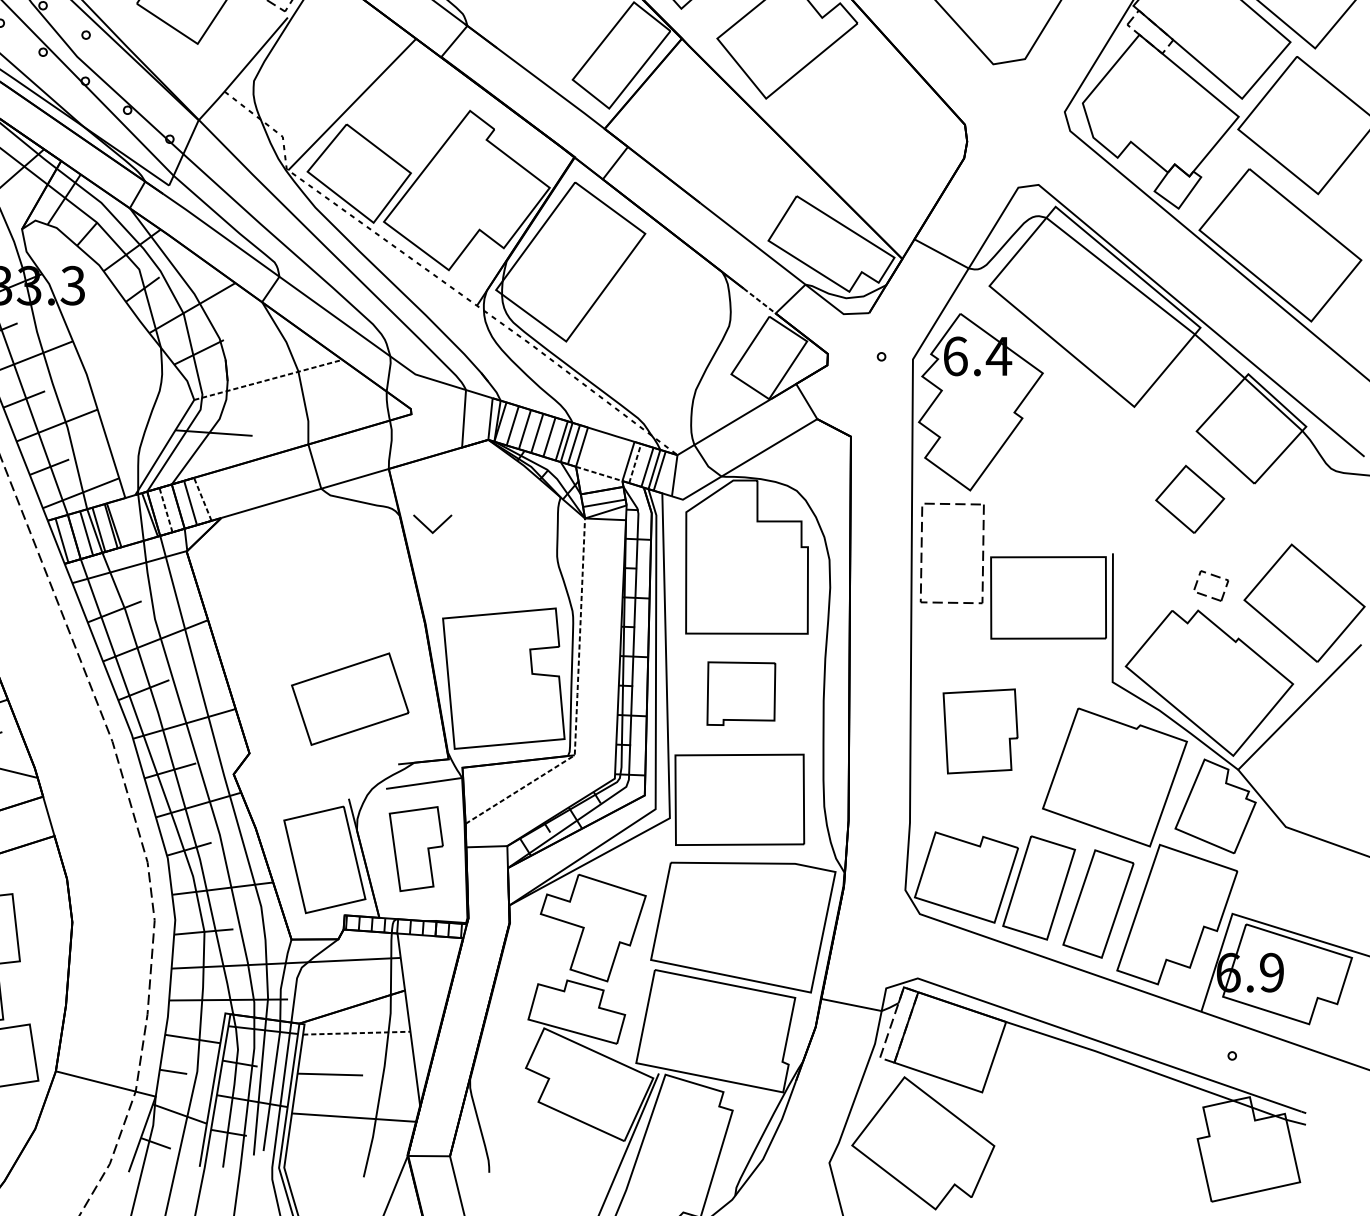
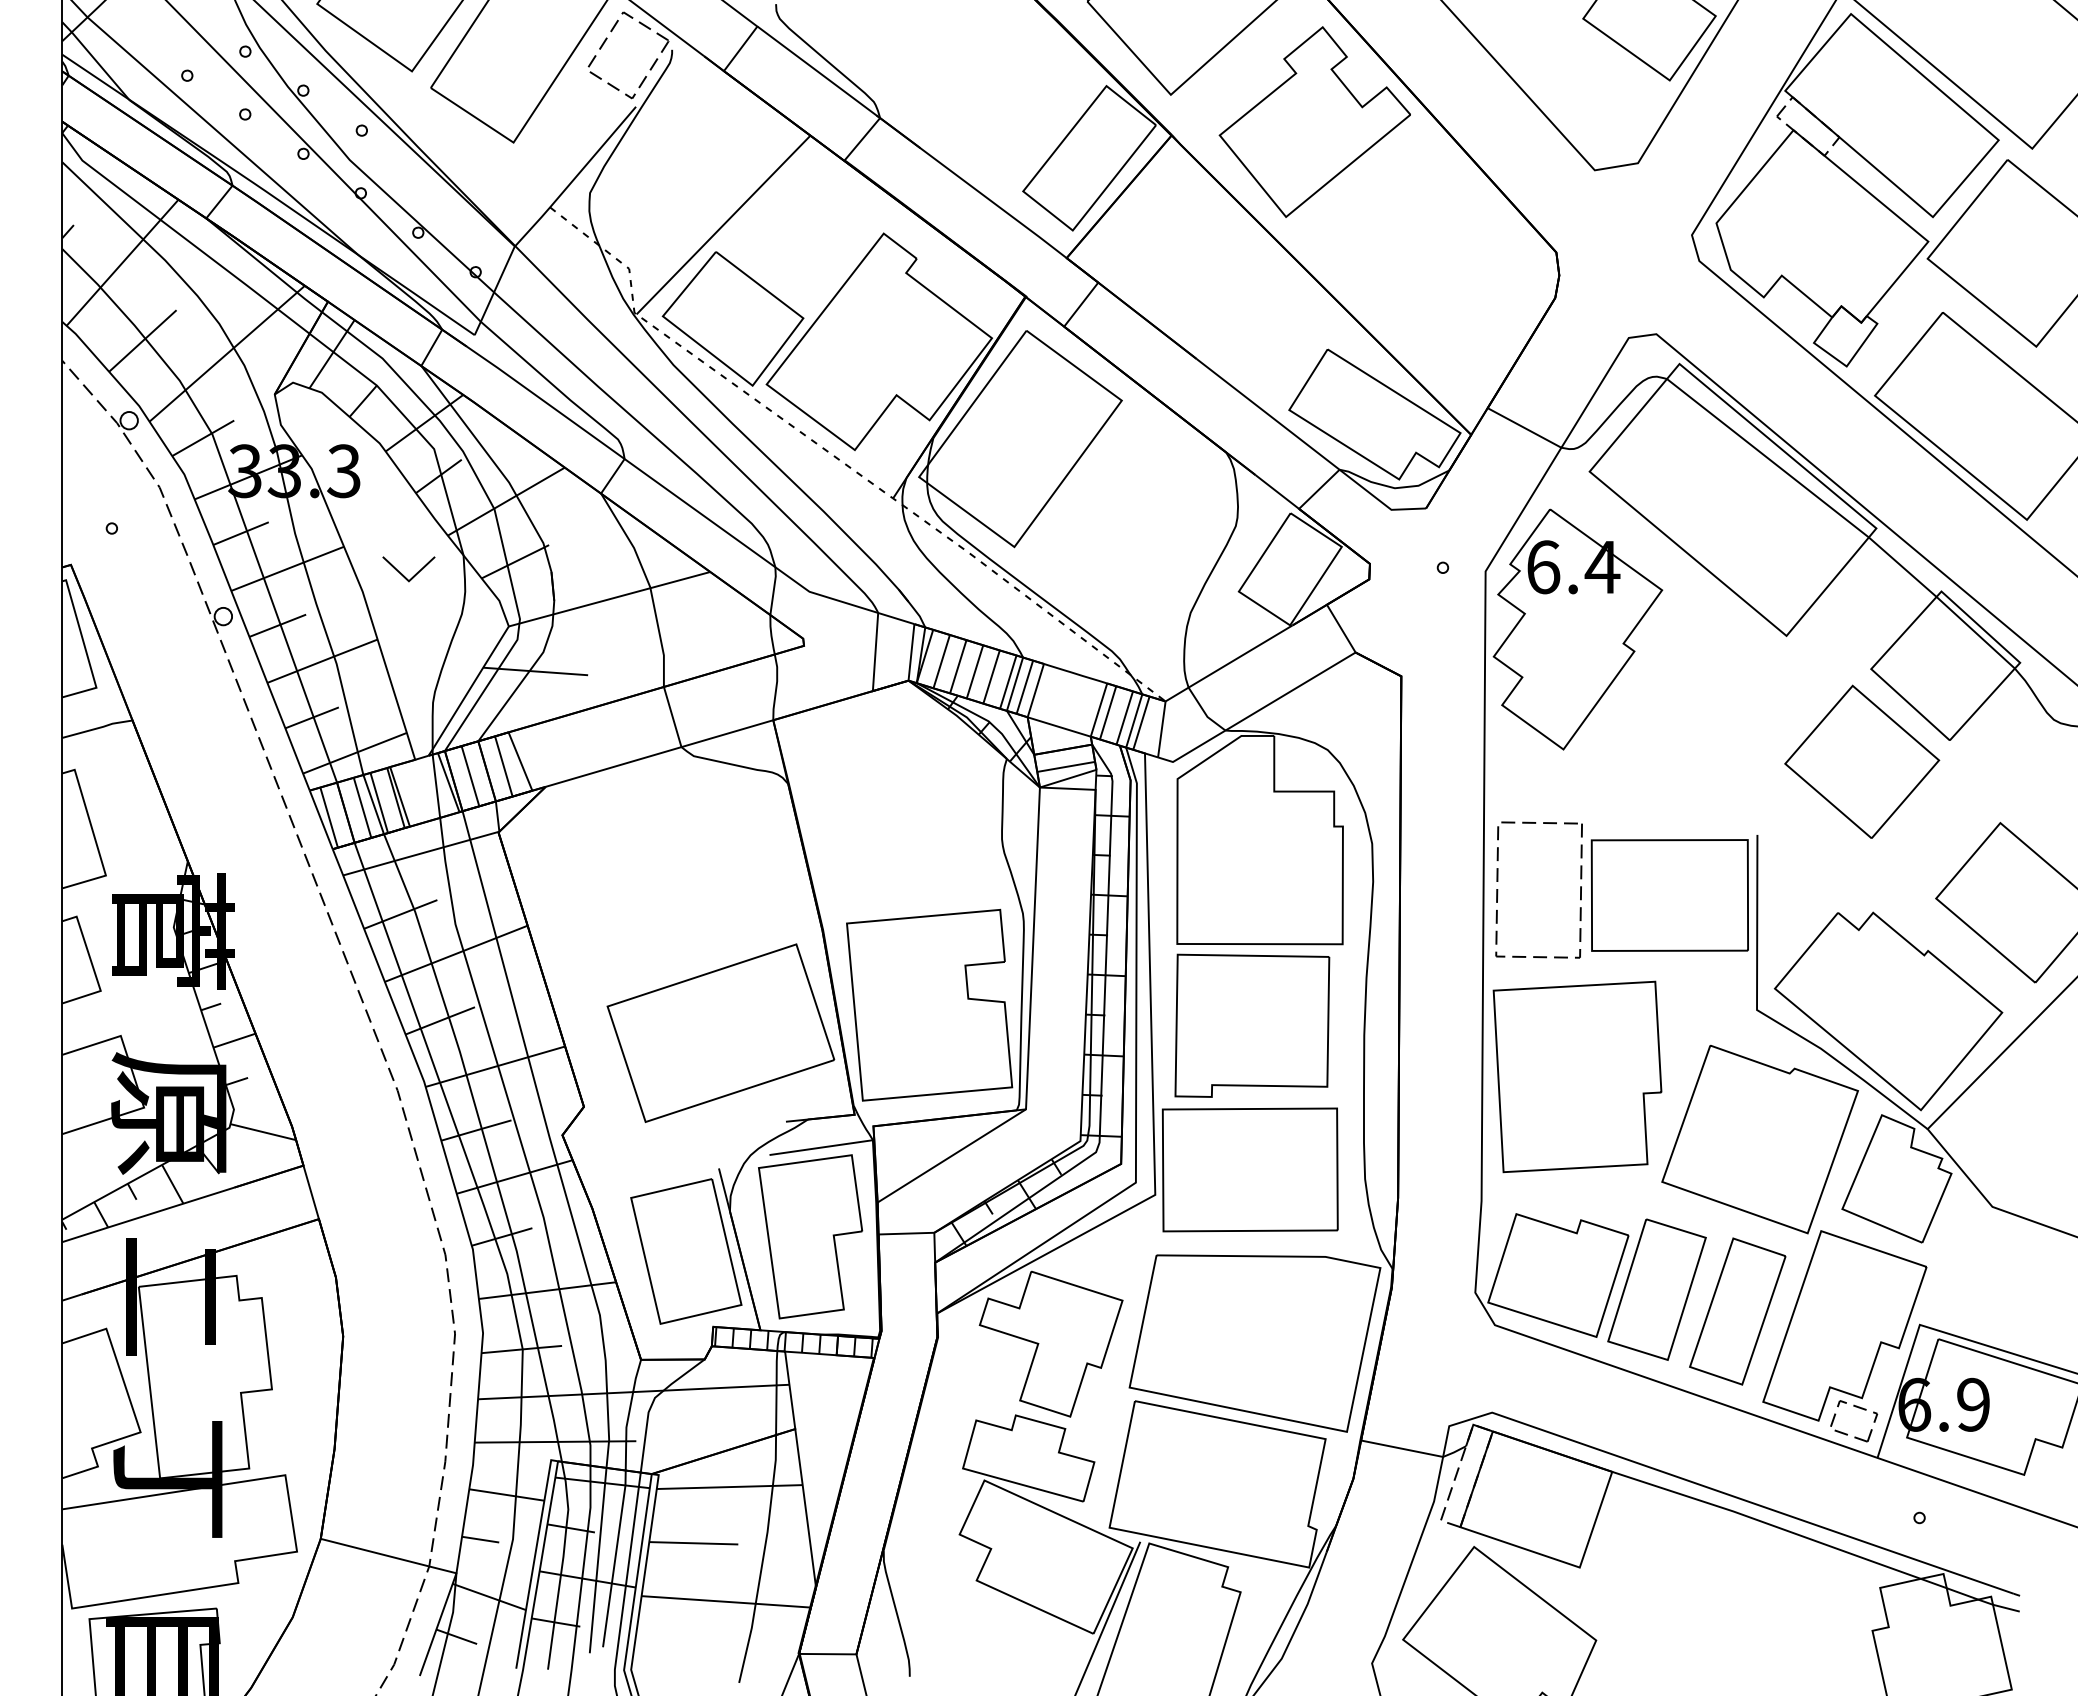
line: (759, 300) -> (1277, 491), dashed -> solid
line: (269, 380) -> (610, 599), dashed -> solid
line: (635, 463) -> (1108, 712), dashed -> solid
line: (599, 474) -> (1059, 727), dashed -> solid
line: (202, 499) -> (520, 761), dashed -> solid
part: (1190, 499) -> (1862, 761), size x1.67
line: (166, 509) -> (470, 775), dashed -> solid
part: (428, 528) -> (403, 574), moved
part: (922, 553) -> (1498, 889), moved
part: (1214, 576) -> (1858, 1408), moved
part: (741, 693) -> (1252, 1025), size x1.67
part: (349, 698) -> (720, 1032), size x1.43
line: (577, 700) -> (1029, 1035), dashed -> solid
part: (980, 731) -> (1577, 1076), size x1.67
part: (416, 848) -> (810, 1236), size x1.43
line: (357, 1033) -> (730, 1487), dashed -> solid

